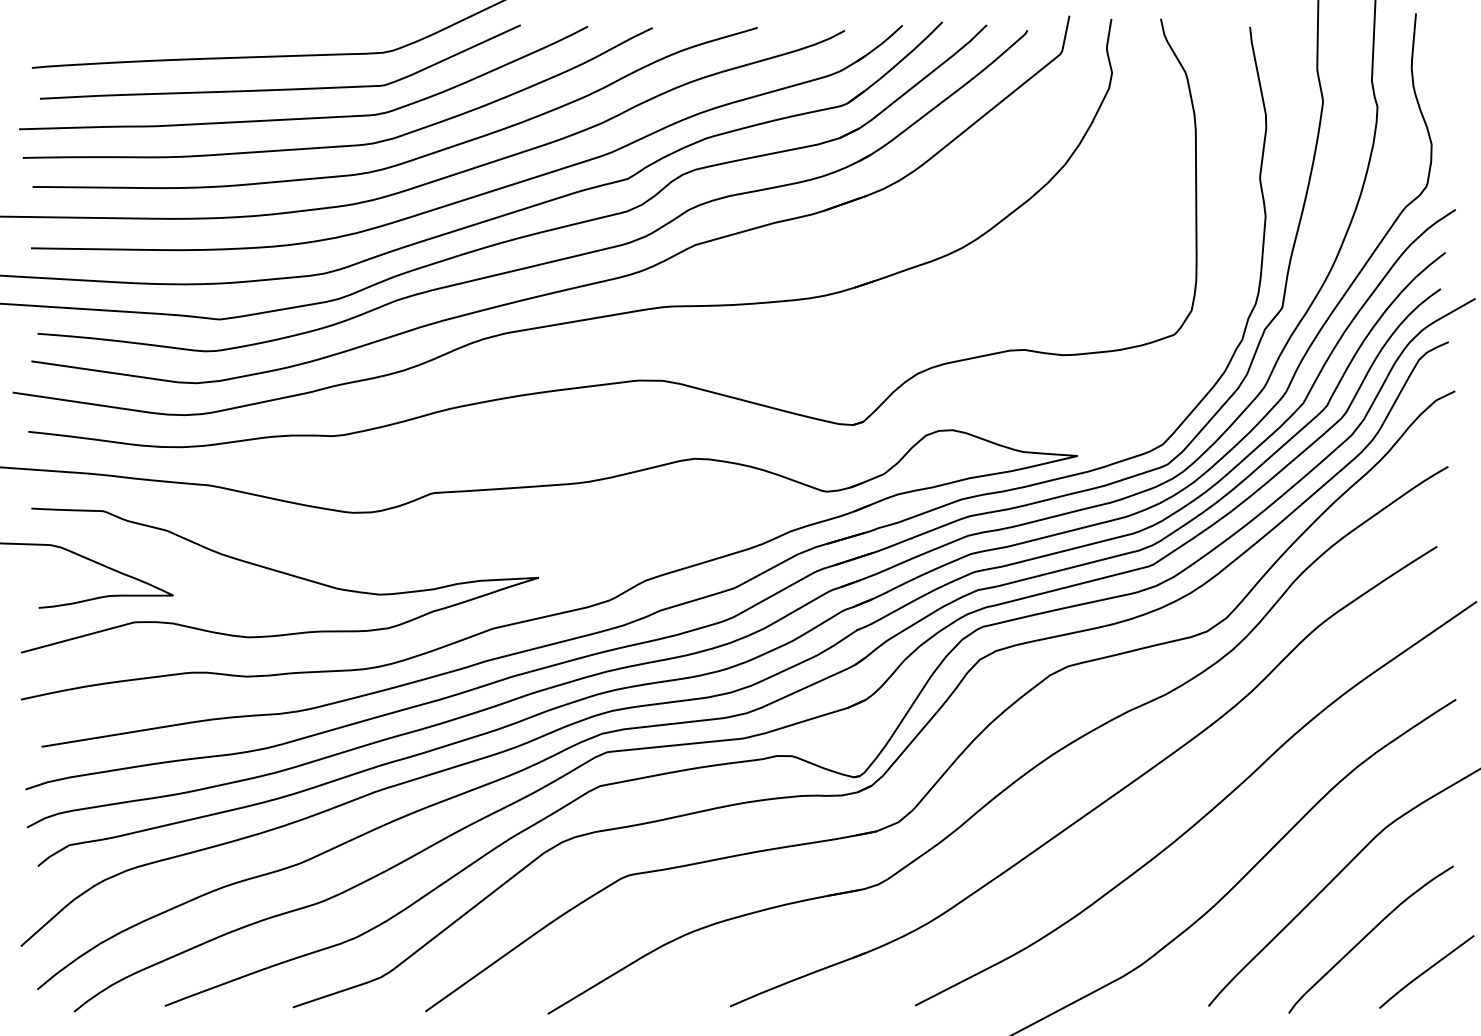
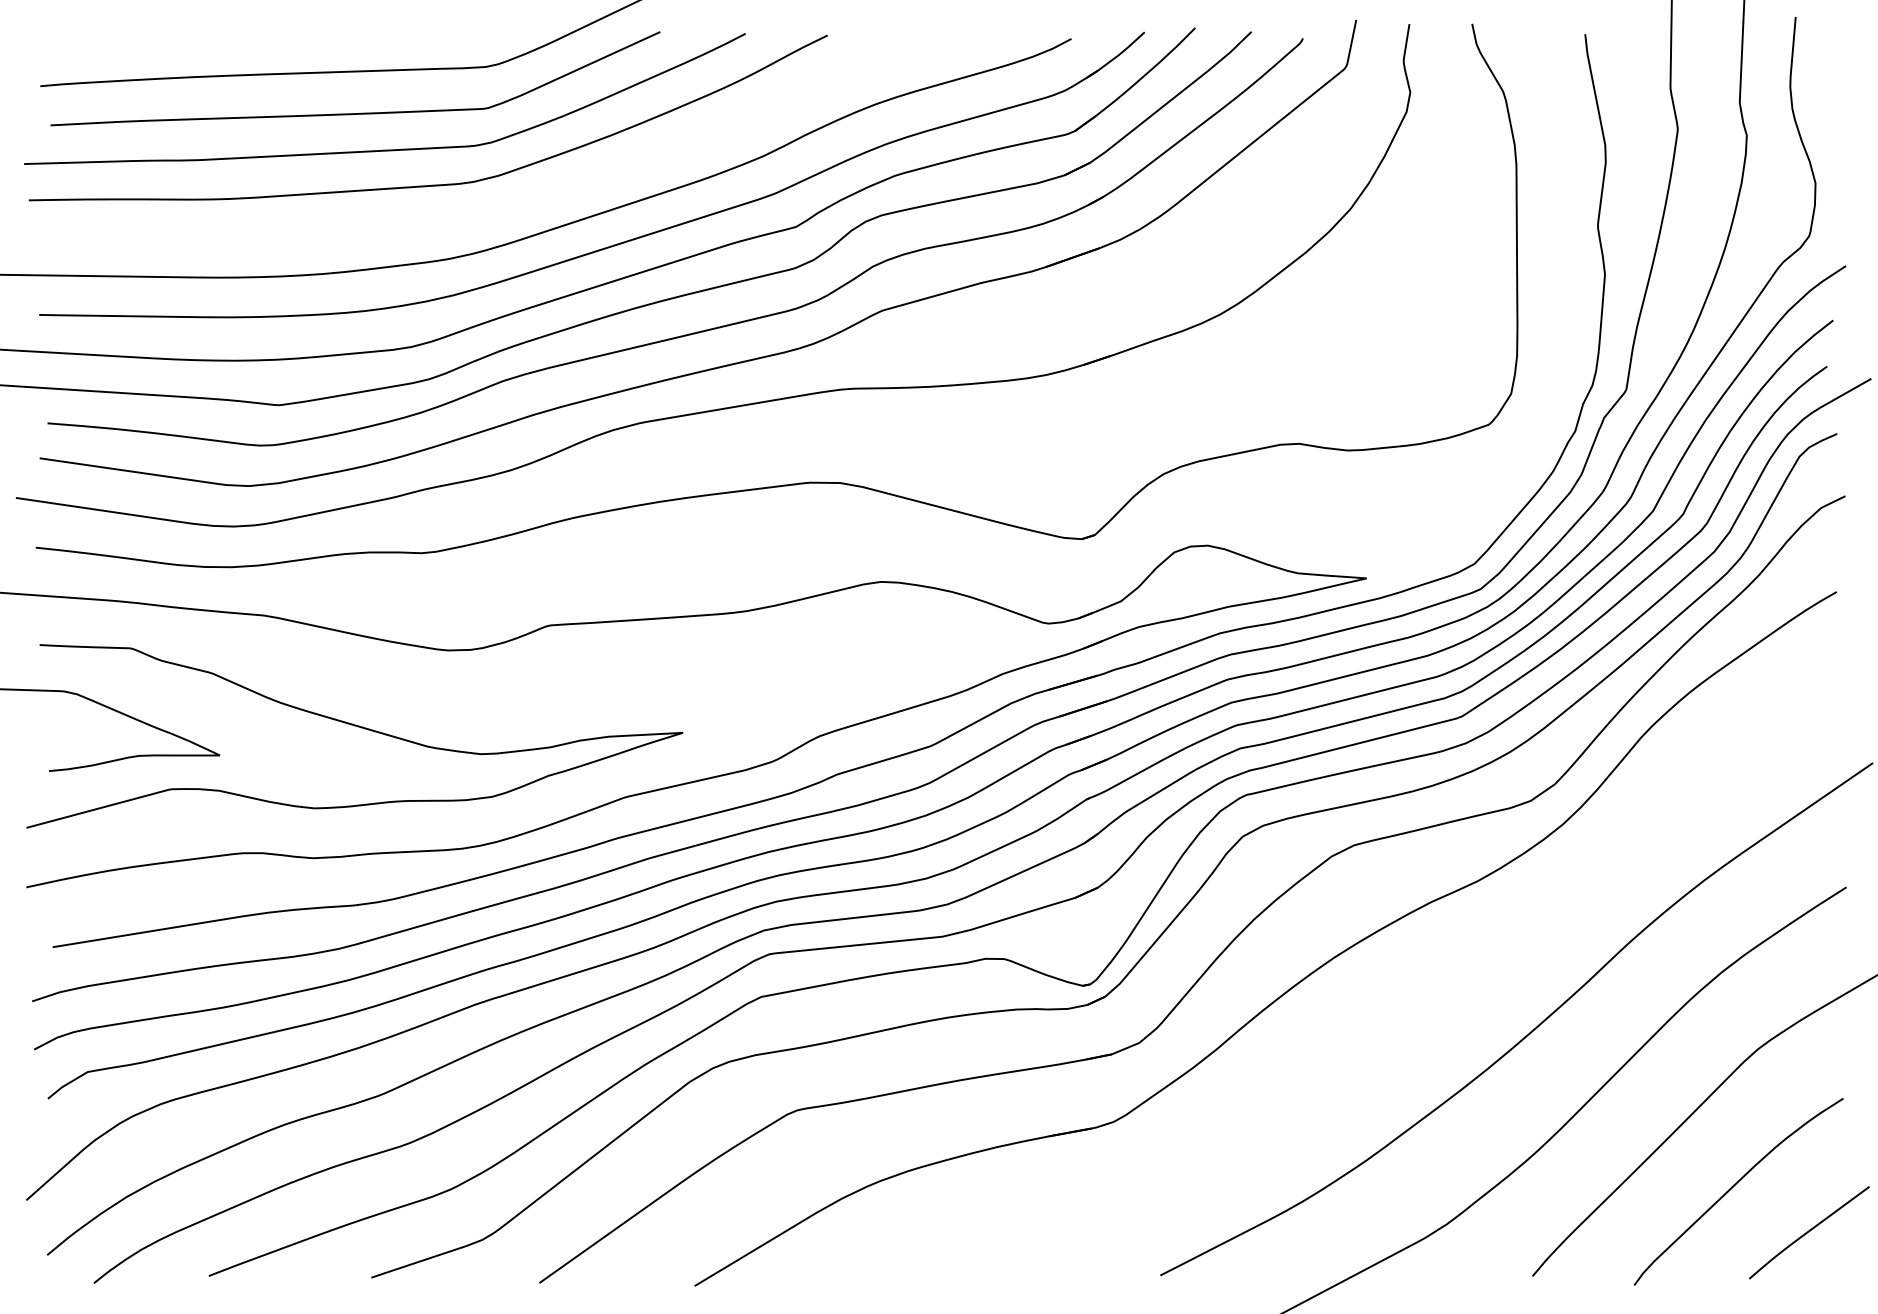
curve: (411, 159) -> (521, 202), removed
part: (1101, 803) -> (1396, 1018), removed

